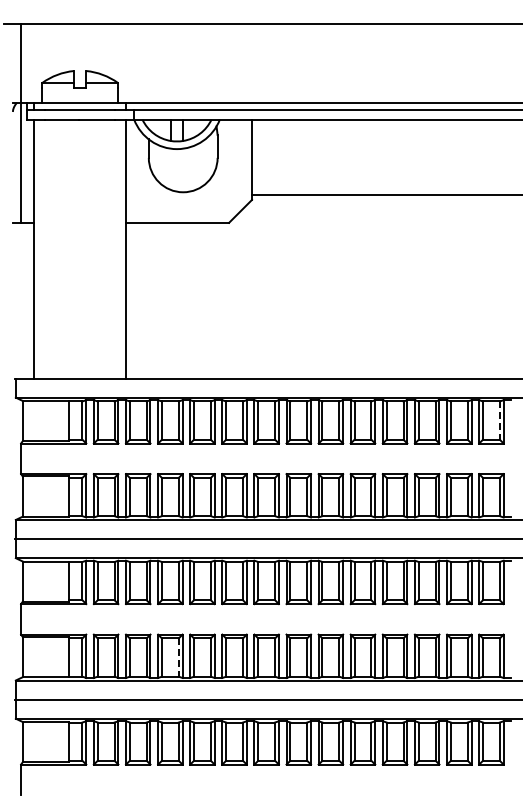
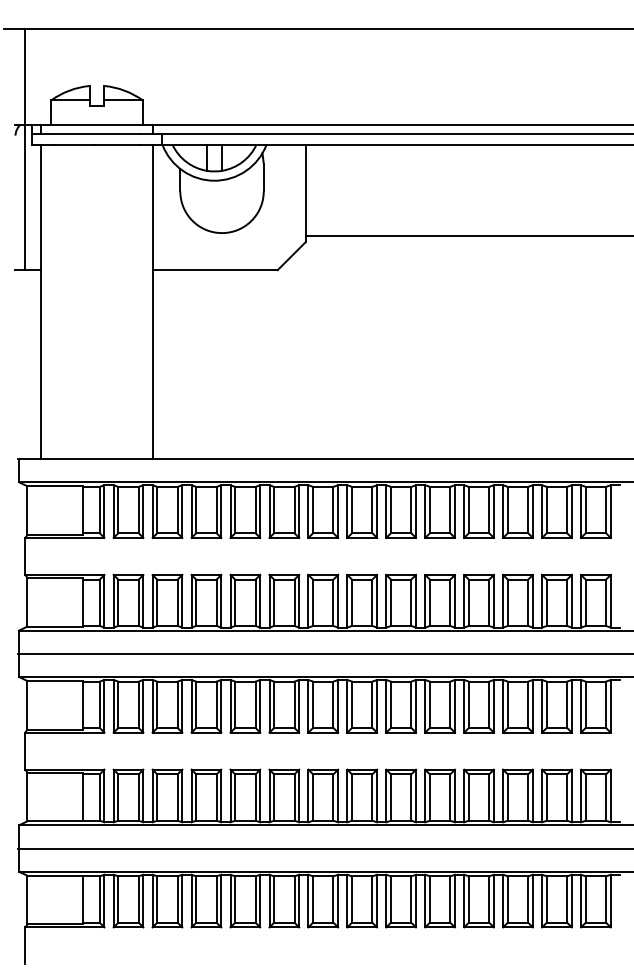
line: (499, 421) -> (605, 511), dashed -> solid
line: (178, 658) -> (216, 798), dashed -> solid

